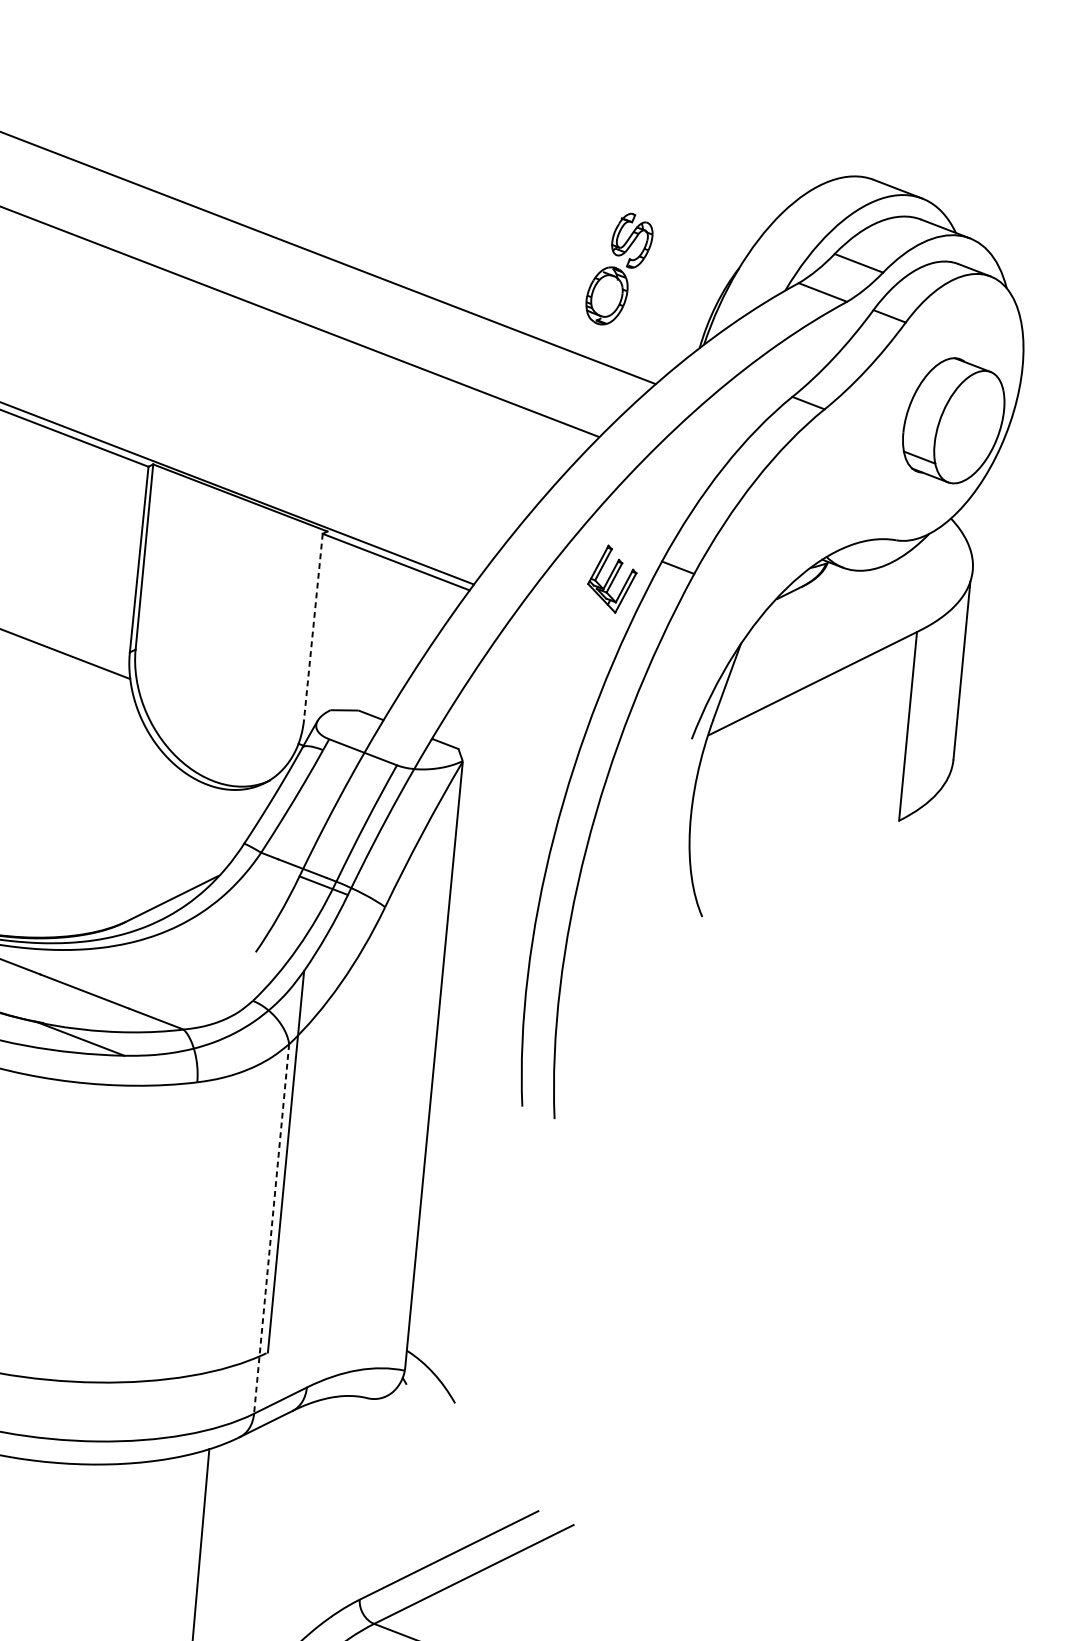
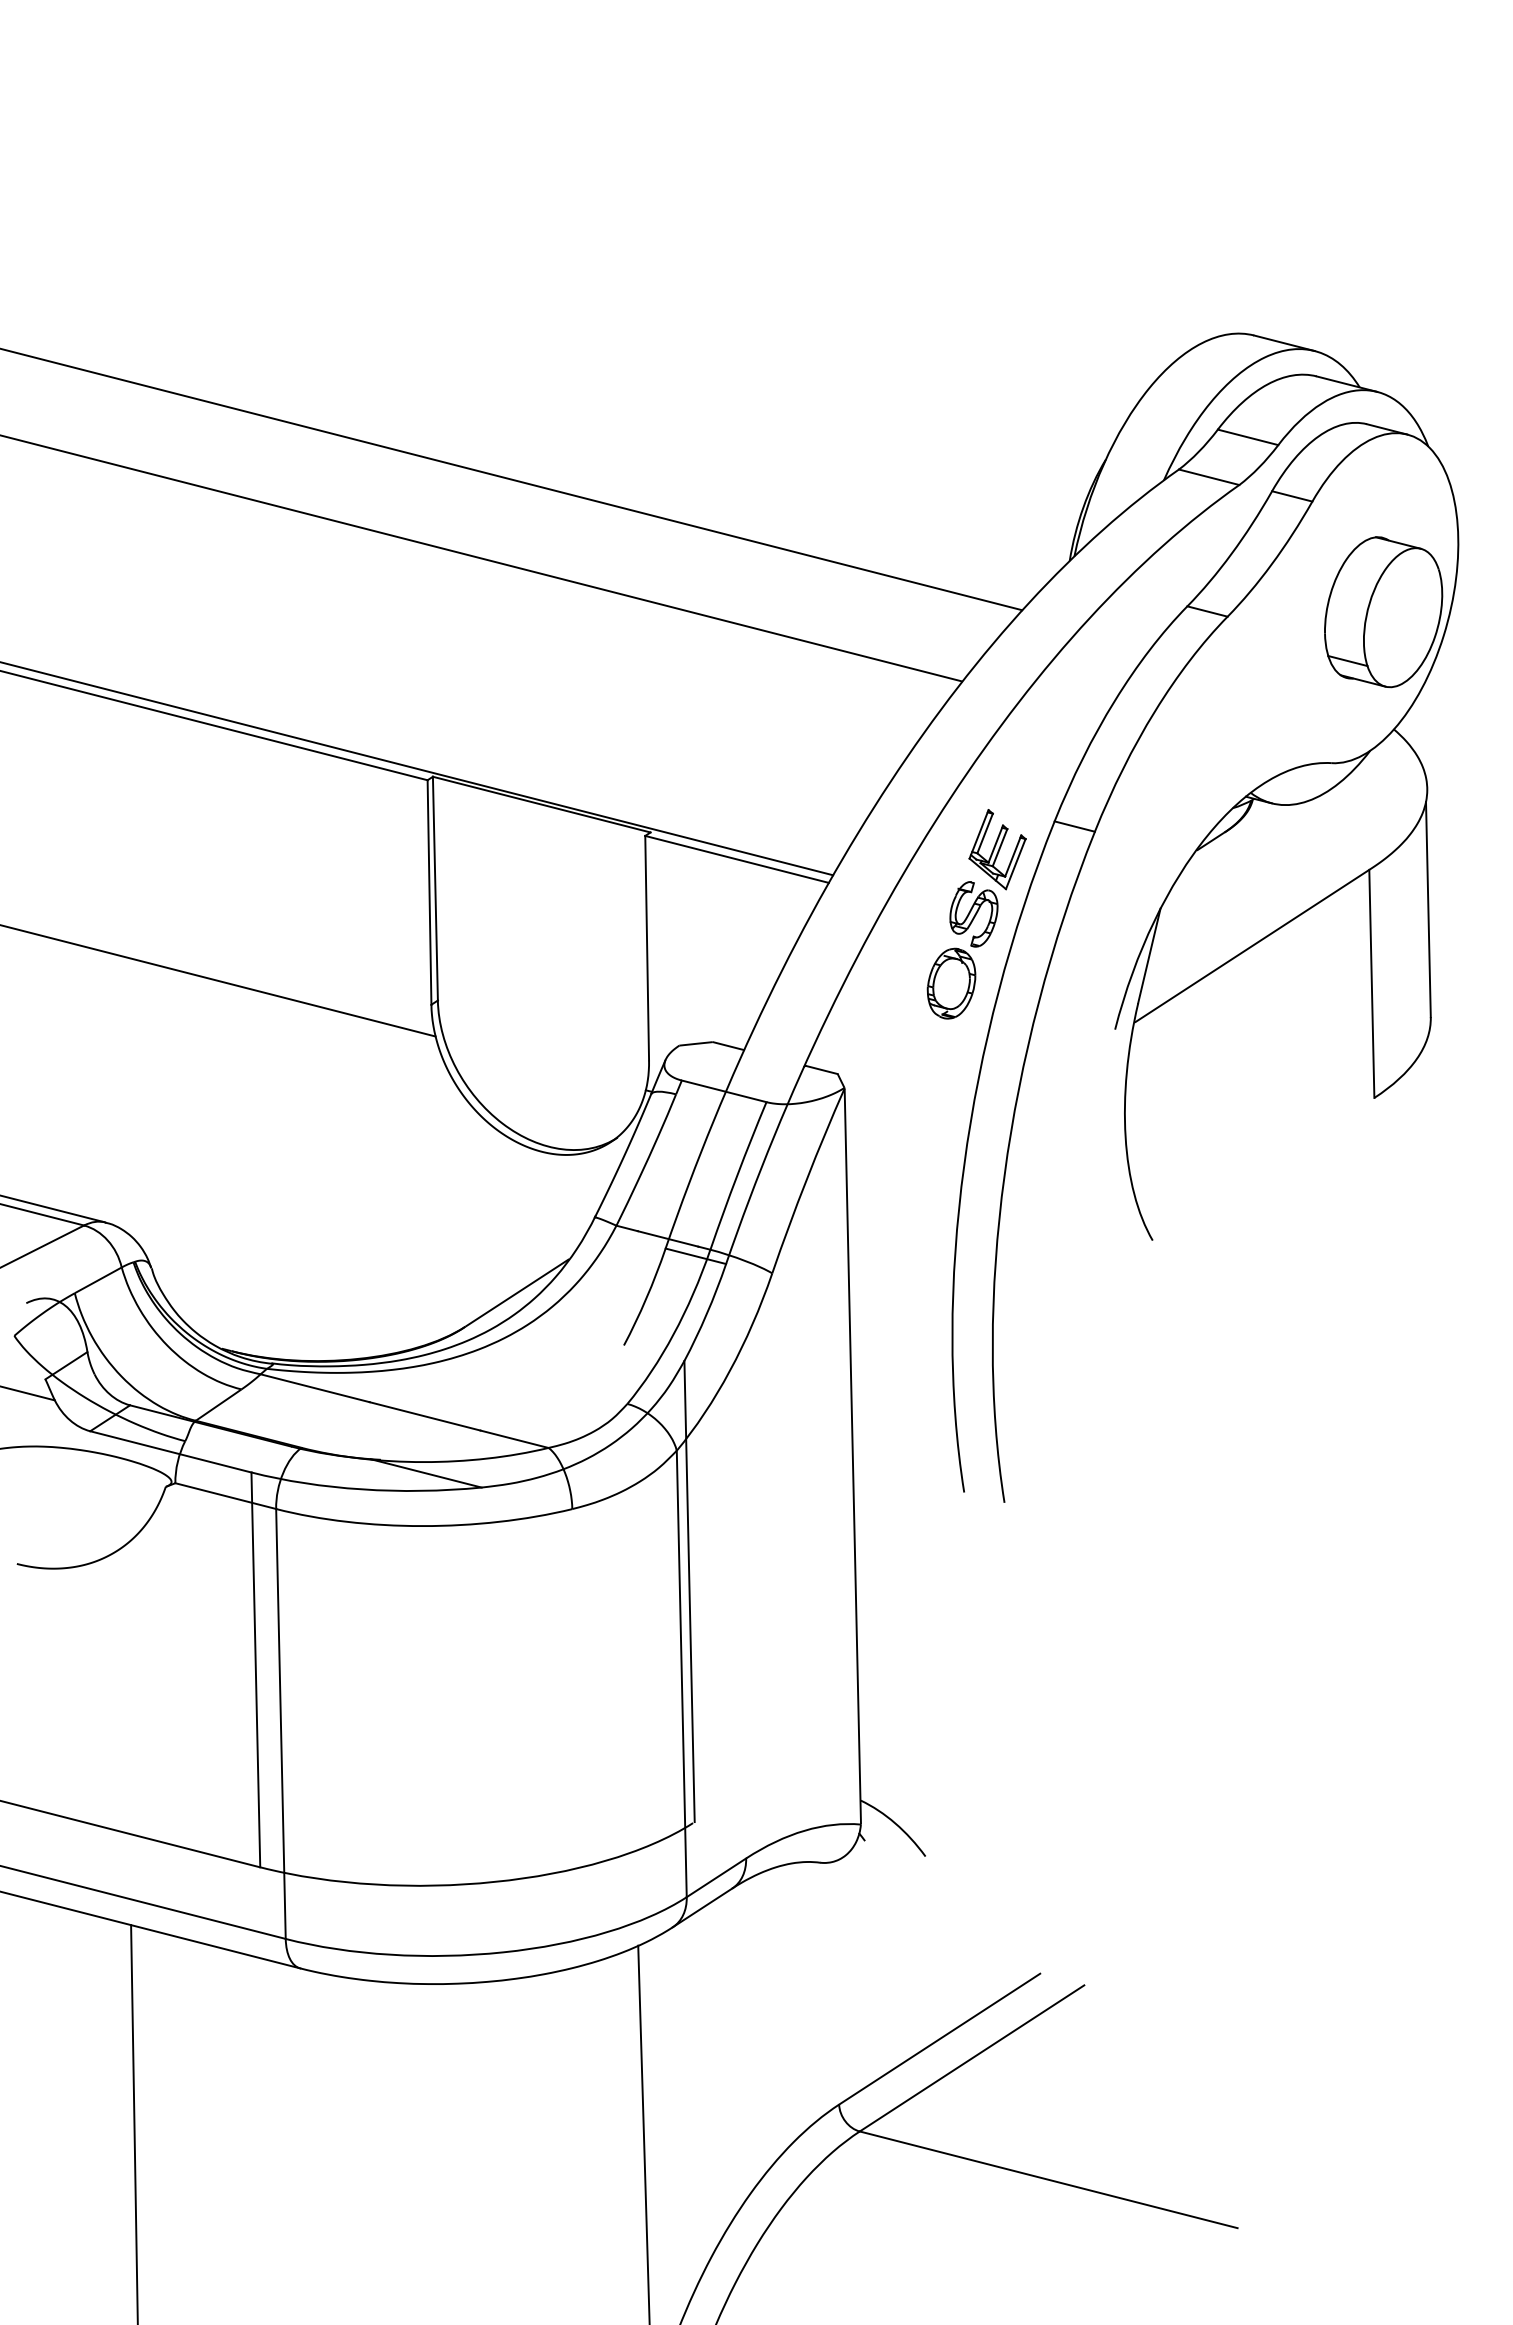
part: (619, 269) -> (962, 950), moved
line: (313, 626) -> (647, 948), dashed -> solid
line: (271, 1229) -> (681, 1674), dashed -> solid

